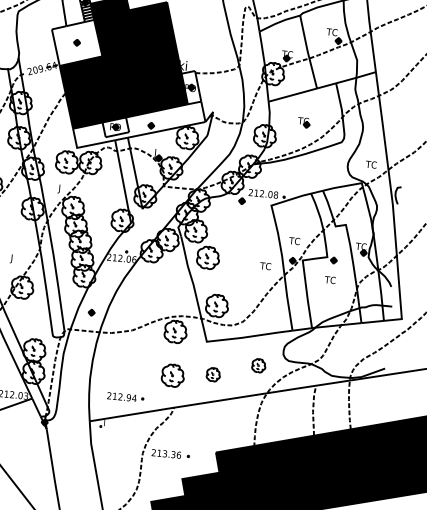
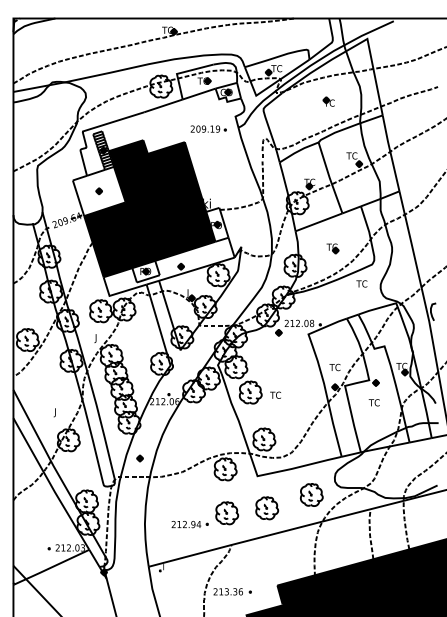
text: (370, 164) -> (361, 283), moved
text: (265, 265) -> (275, 394), moved
part: (258, 365) -> (311, 494), size x1.67
part: (213, 374) -> (267, 508), size x1.67
part: (125, 397) -> (189, 524), moved

